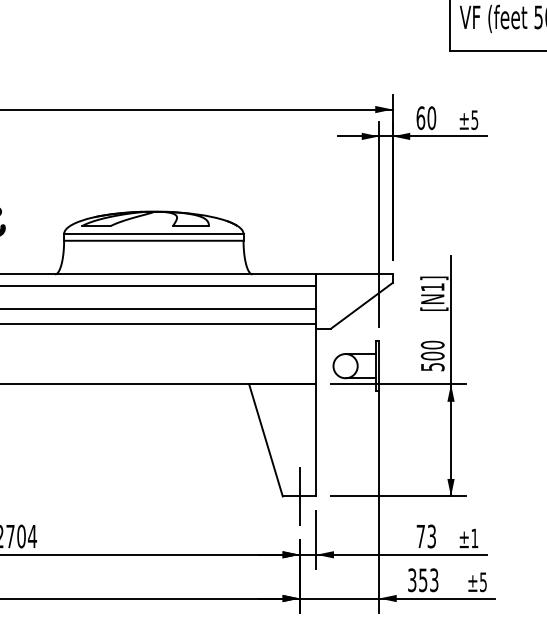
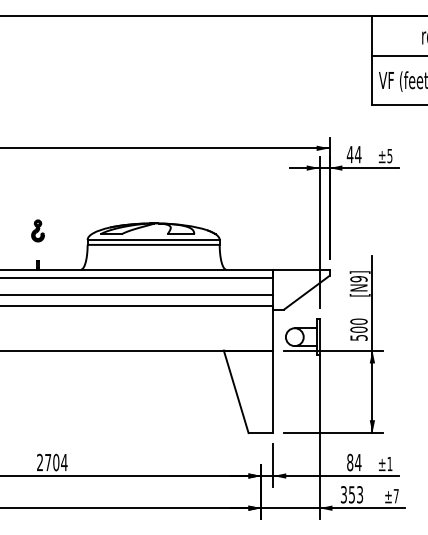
text: (425, 117) -> (353, 154), 60 -> 44
text: (432, 287) -> (358, 279), [N1] -> [N9]
line: (300, 495) -> (261, 432), removed
text: (426, 536) -> (354, 462), 73 -> 84
text: (482, 582) -> (395, 496), ±5 -> ±7

